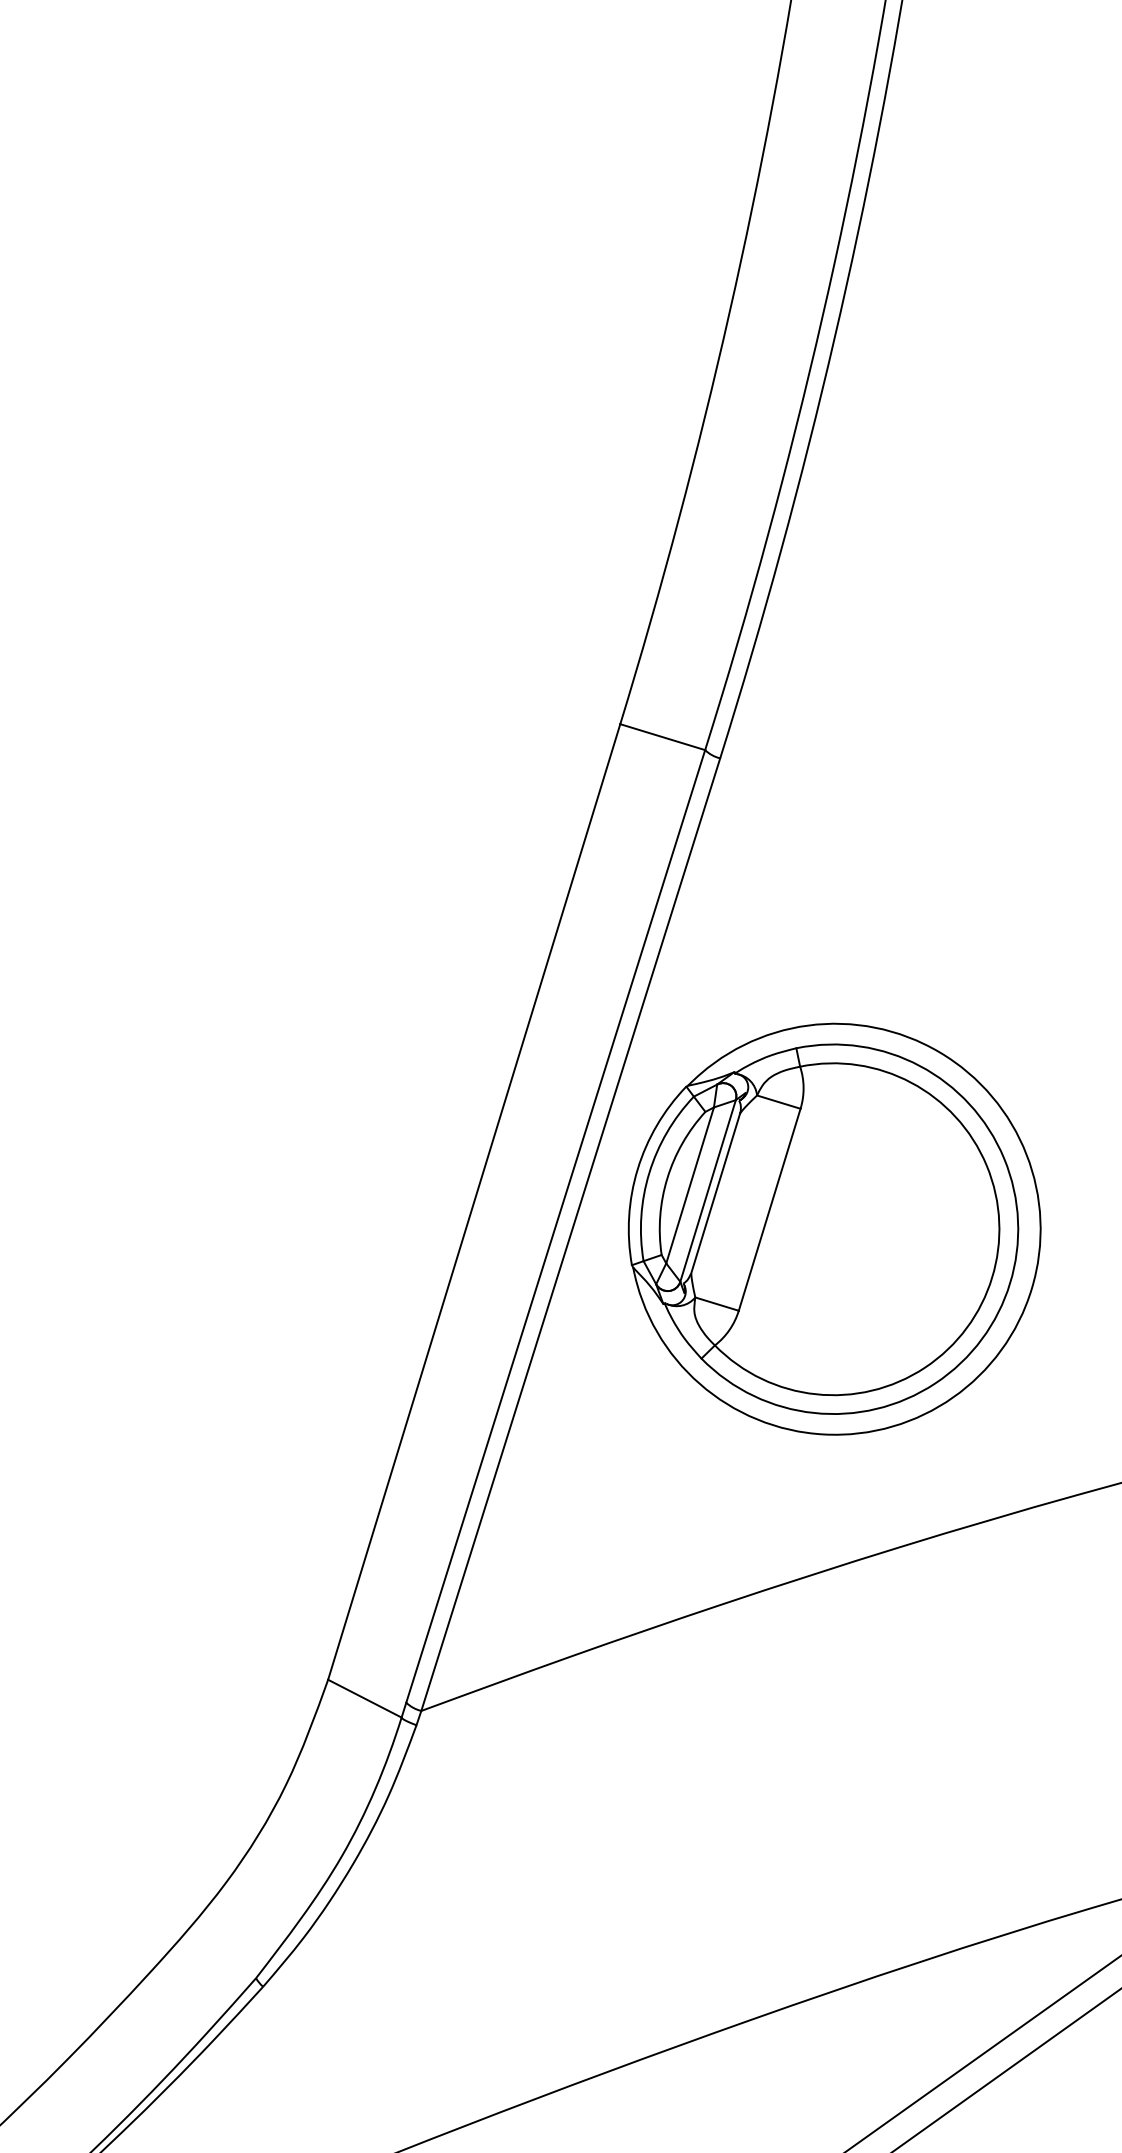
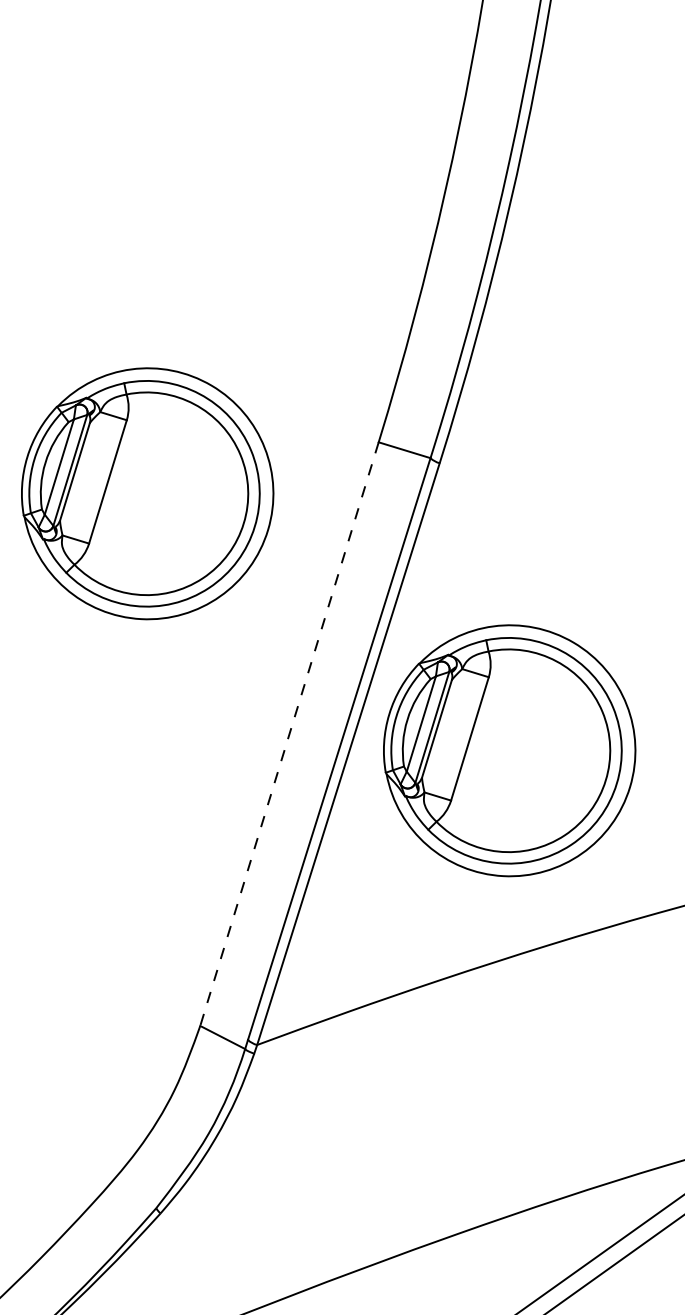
part: (241, 807) -> (147, 493), added
line: (474, 1202) -> (289, 734), solid -> dashed

